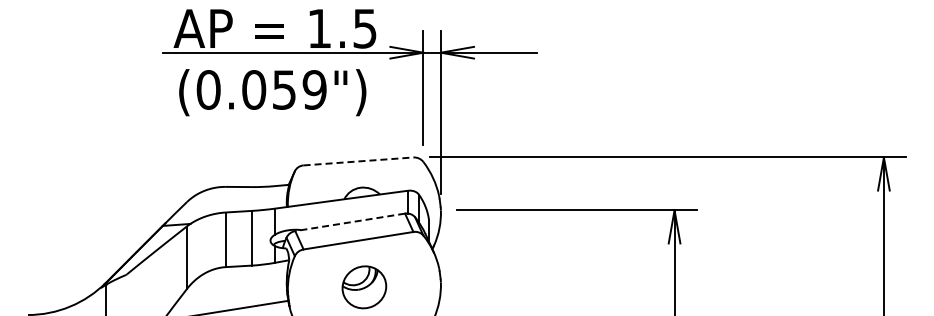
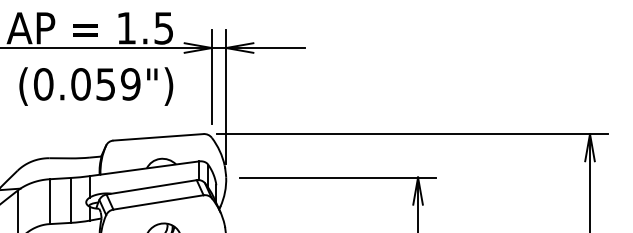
text: (272, 92) -> (96, 86), moved
line: (359, 161) -> (159, 137), dashed -> solid
line: (350, 222) -> (151, 187), dashed -> solid

